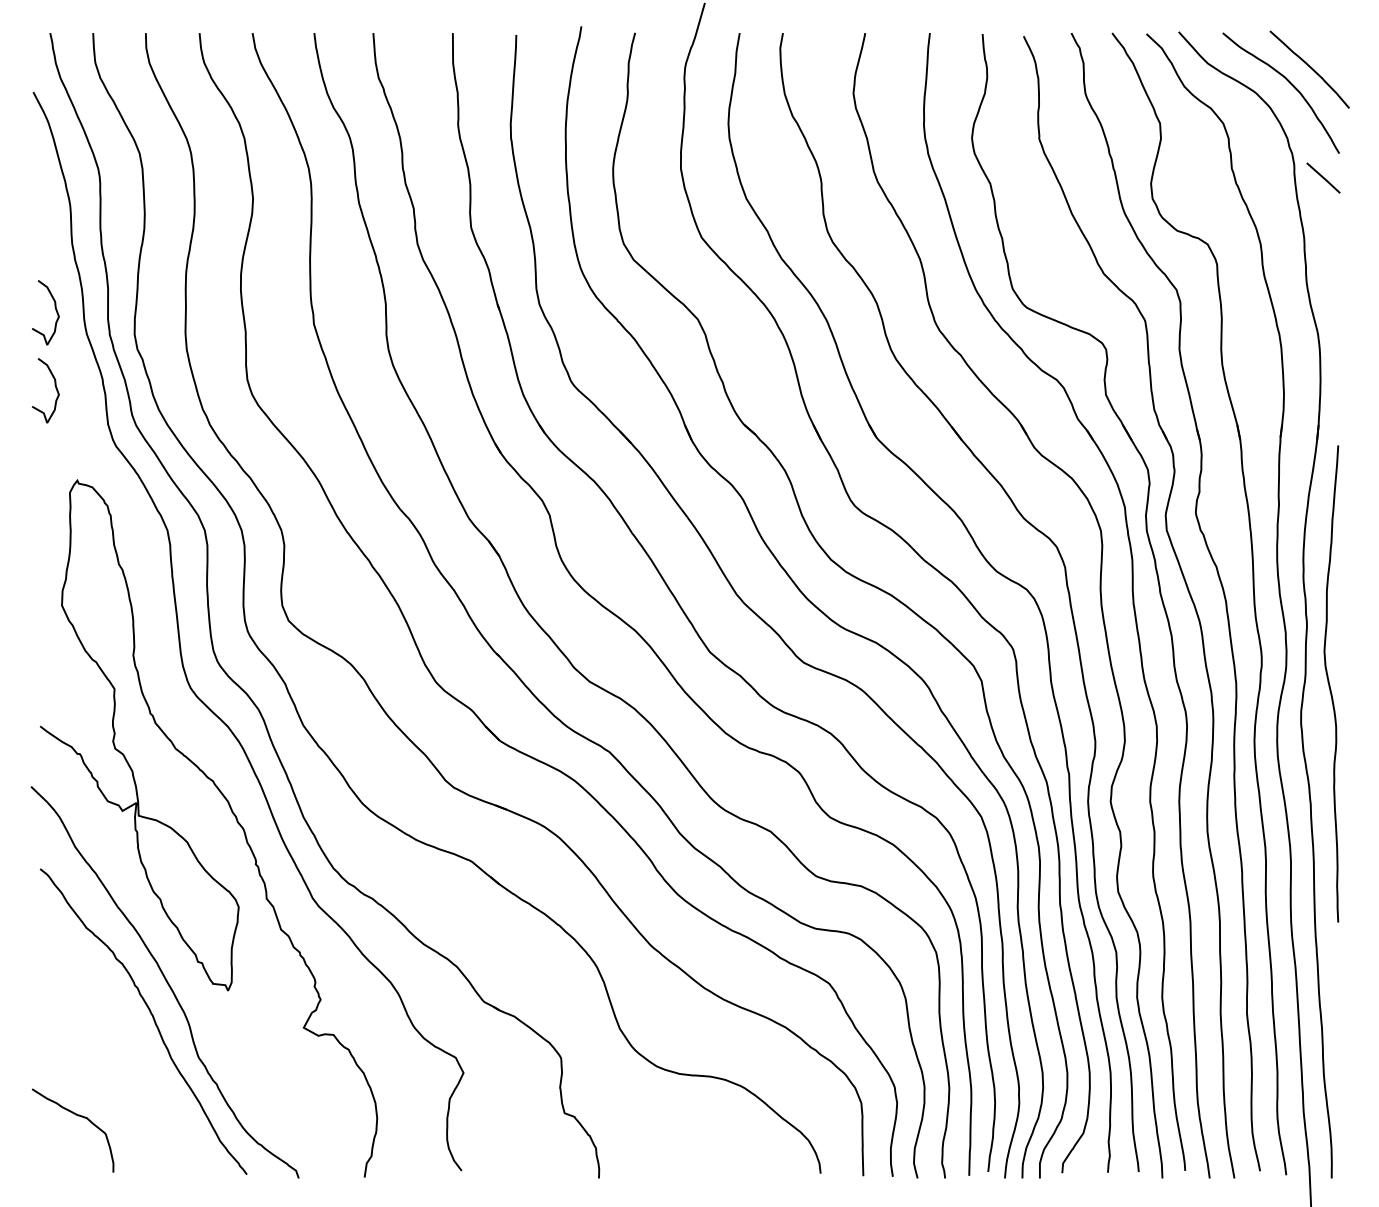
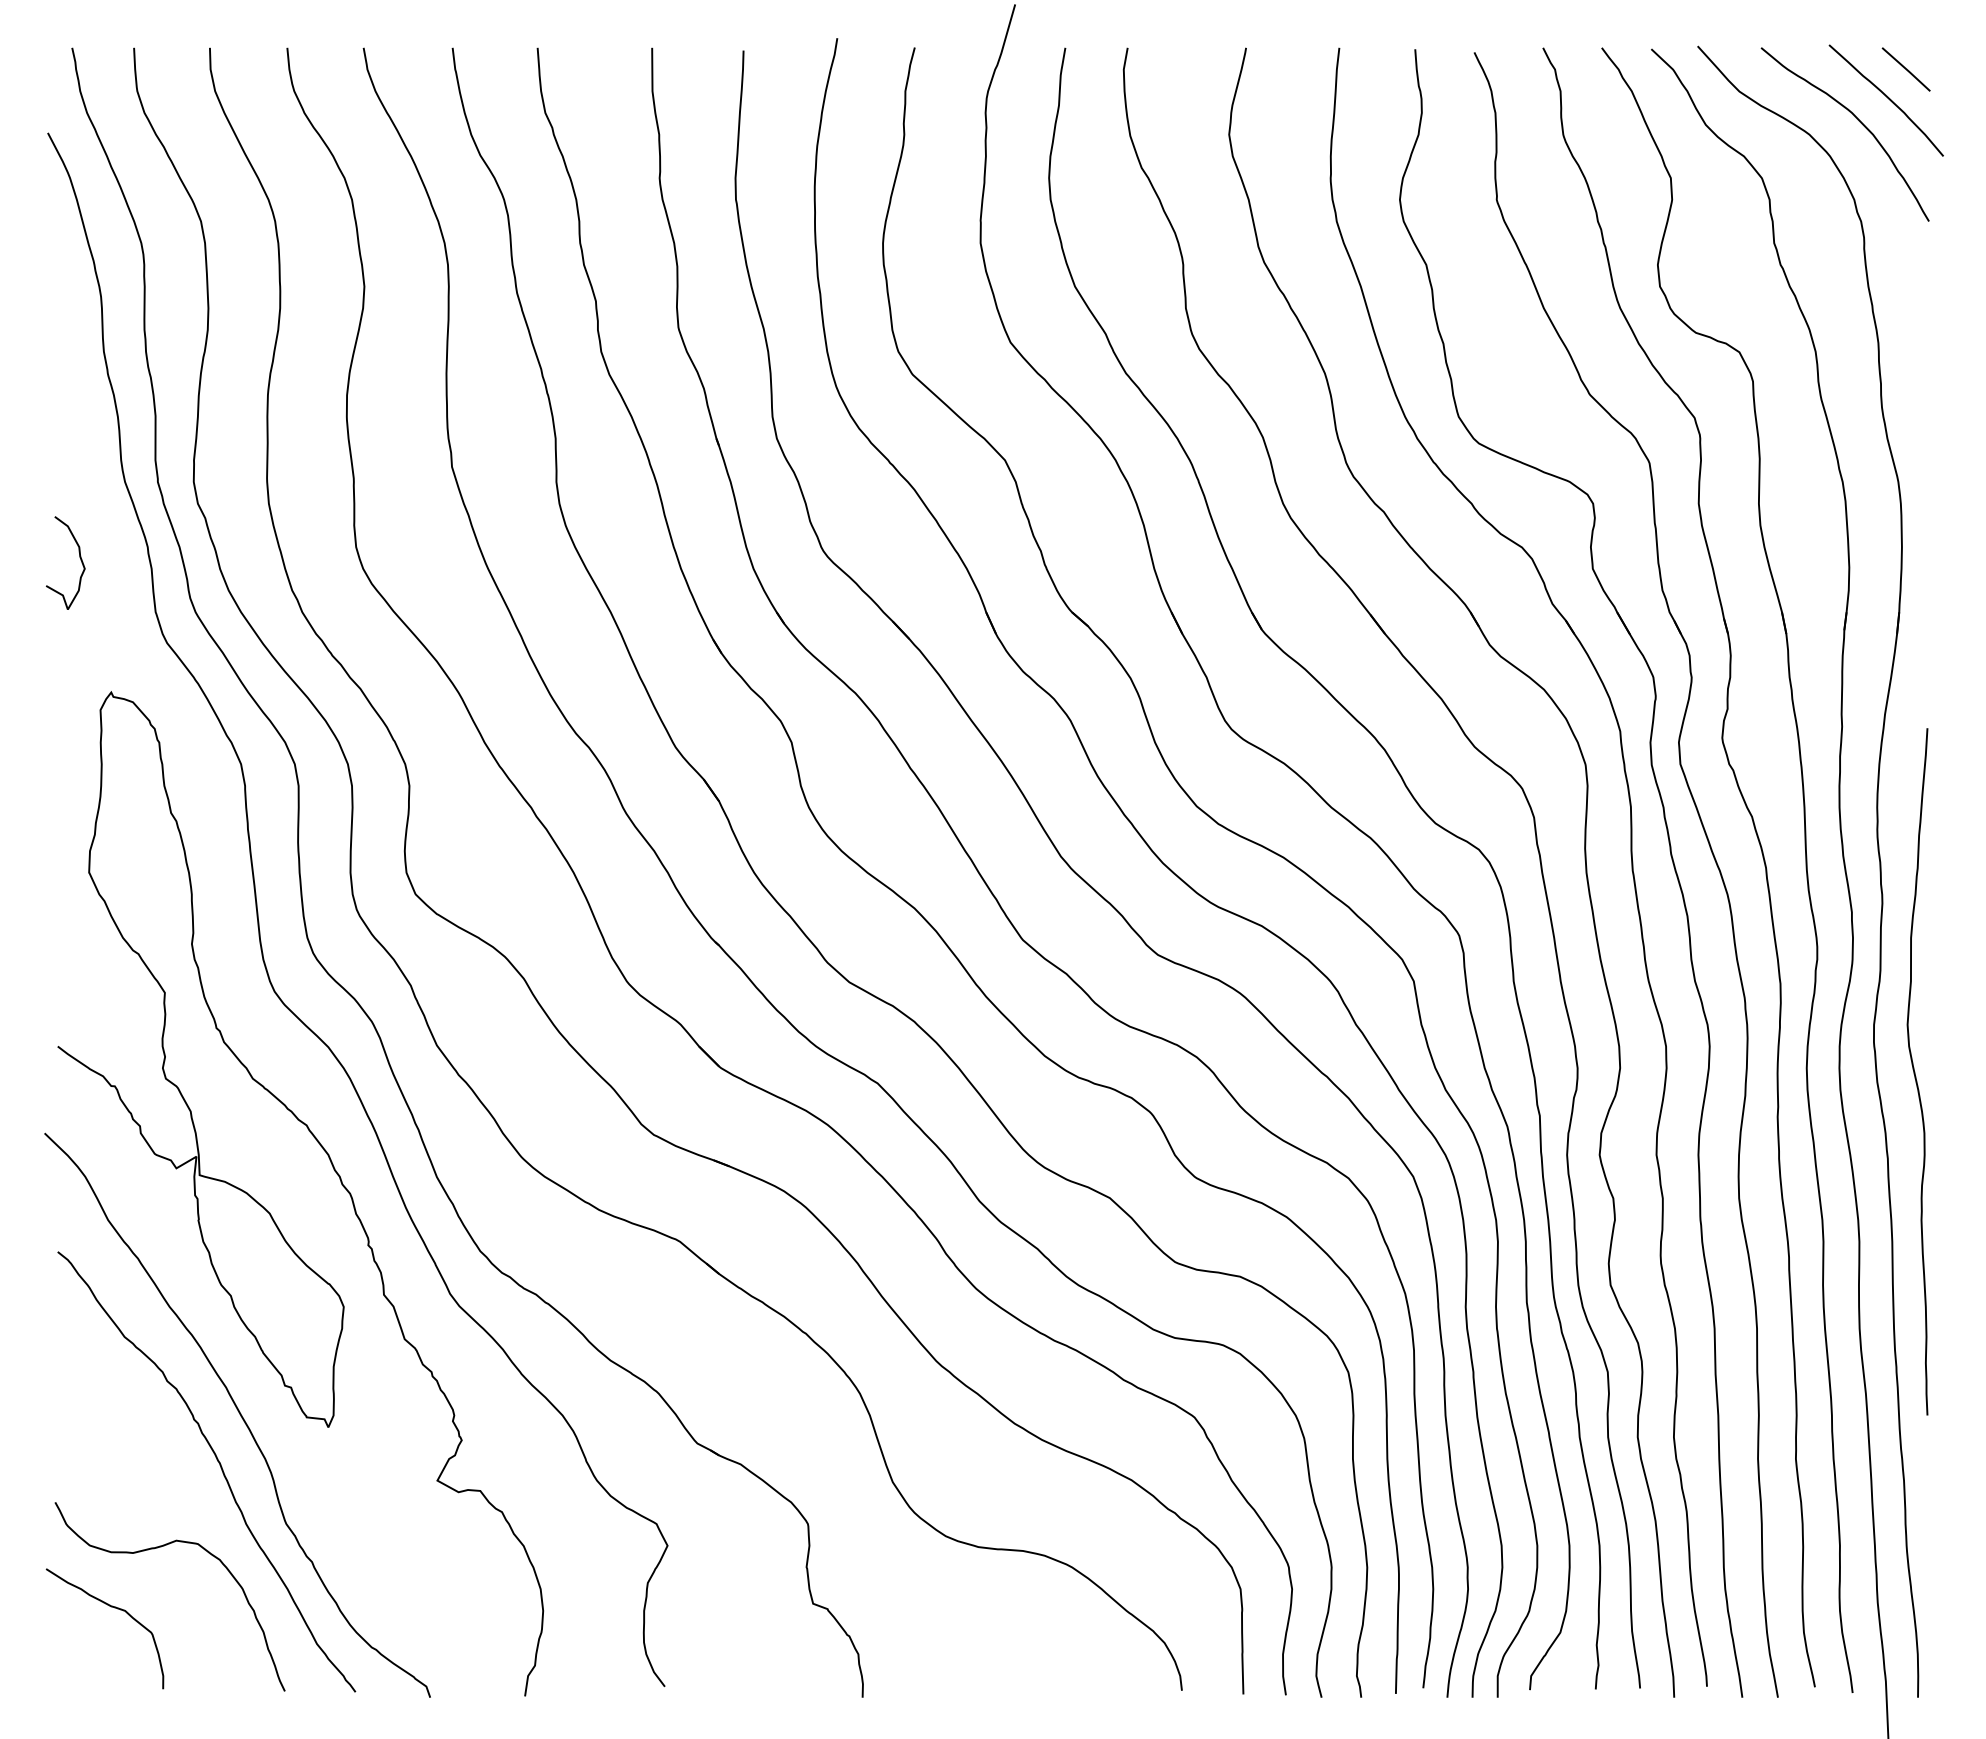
line: (1323, 177) -> (1906, 68), moved
curve: (55, 310) -> (79, 447), removed
curve: (1330, 684) -> (1916, 1072), moved
curve: (108, 1075) -> (156, 1549), added

